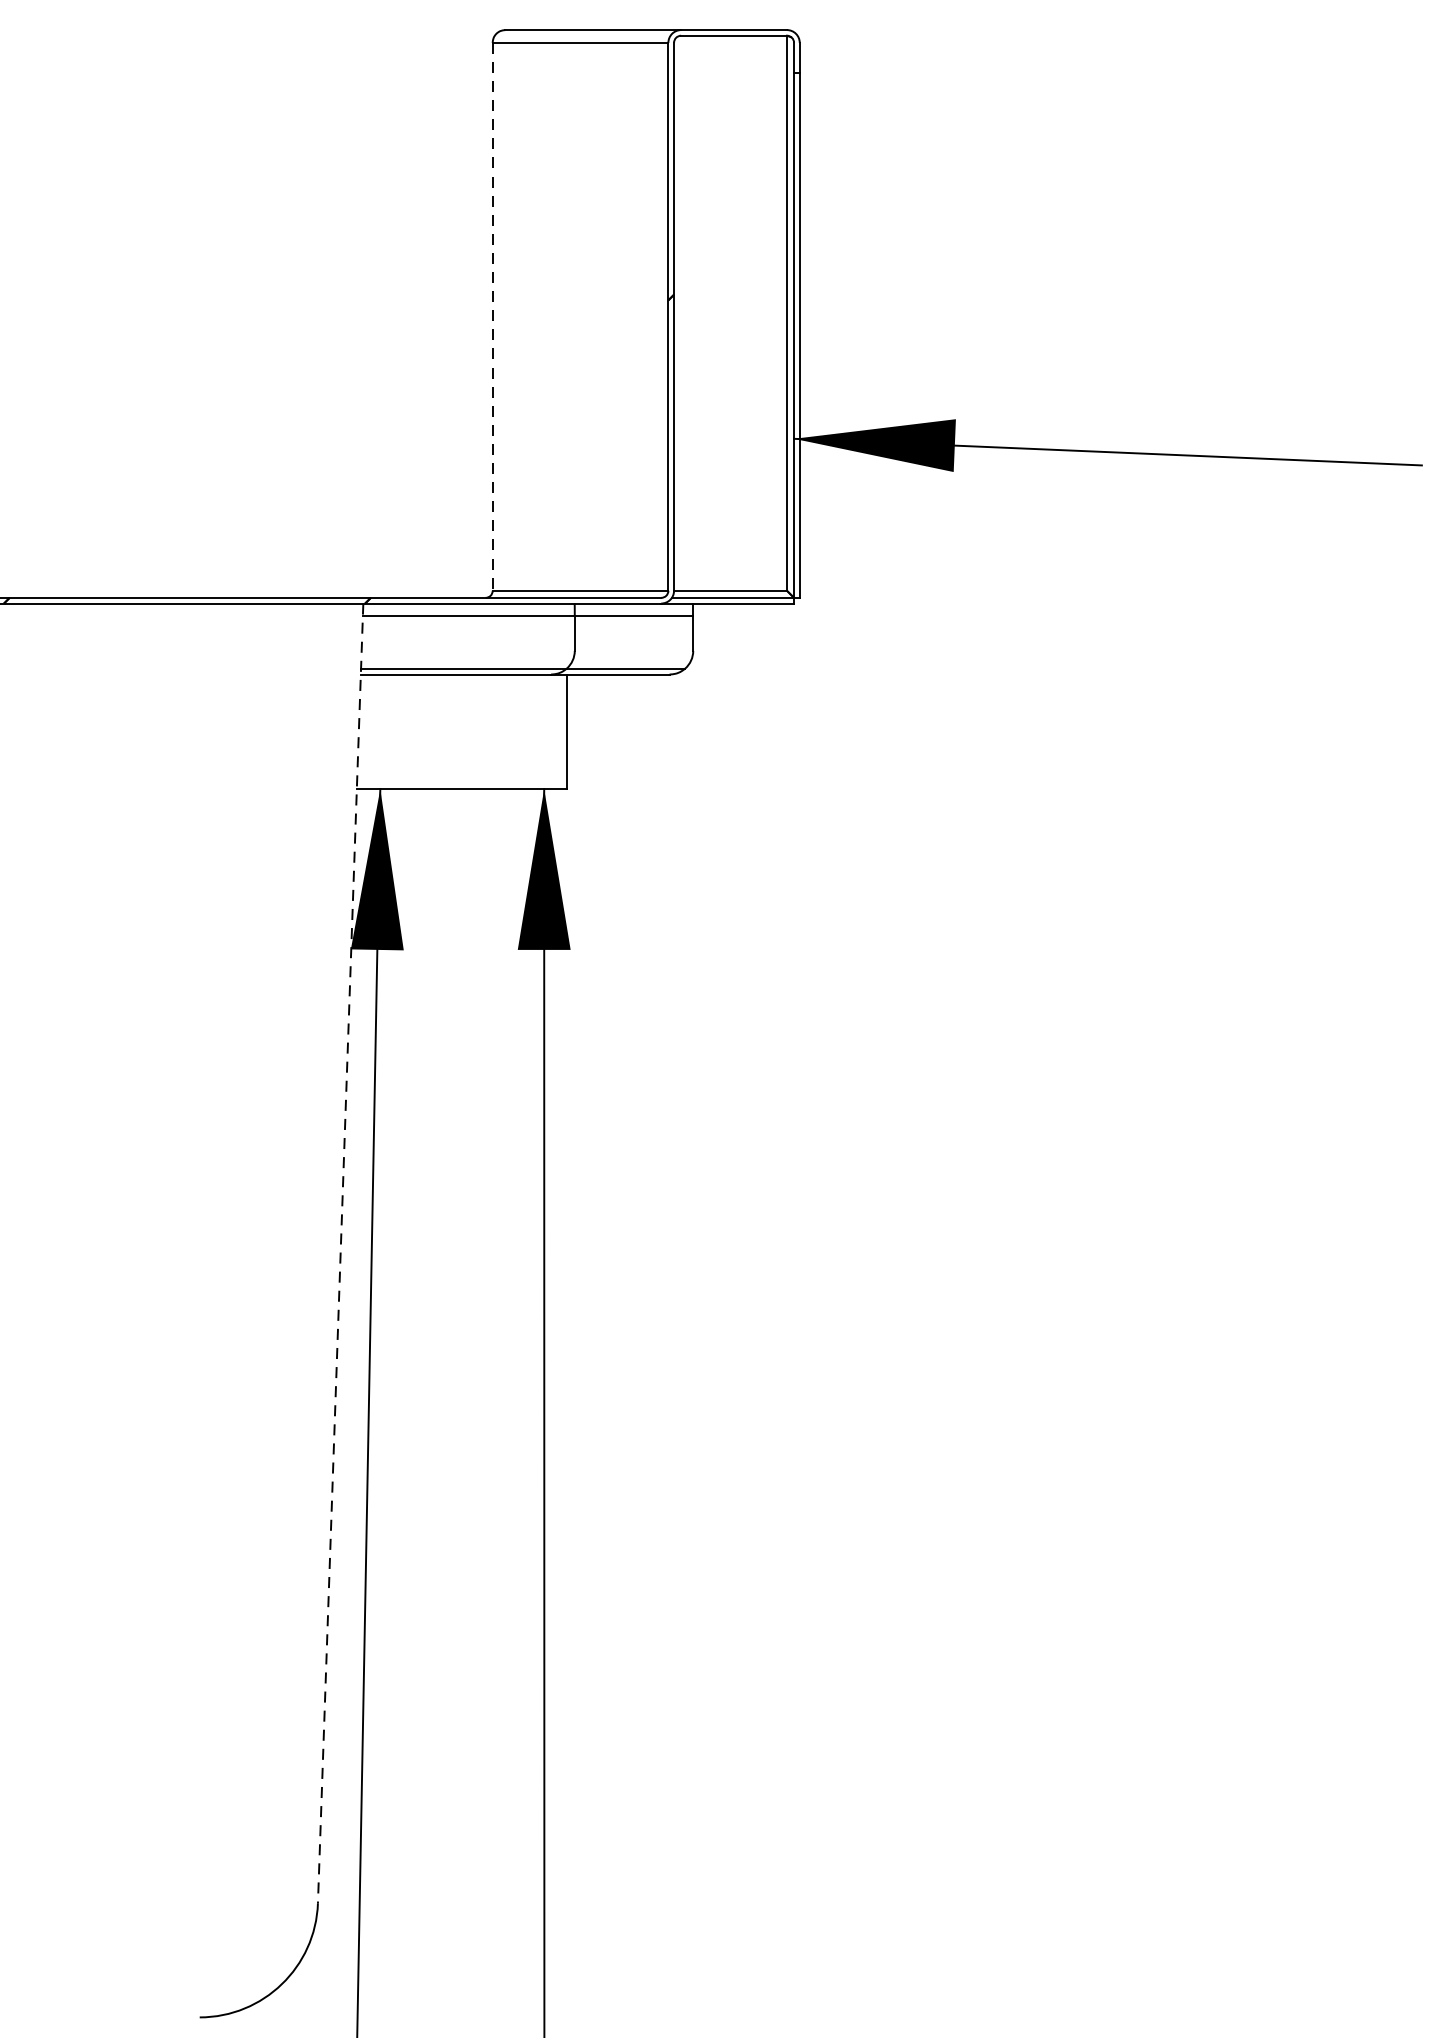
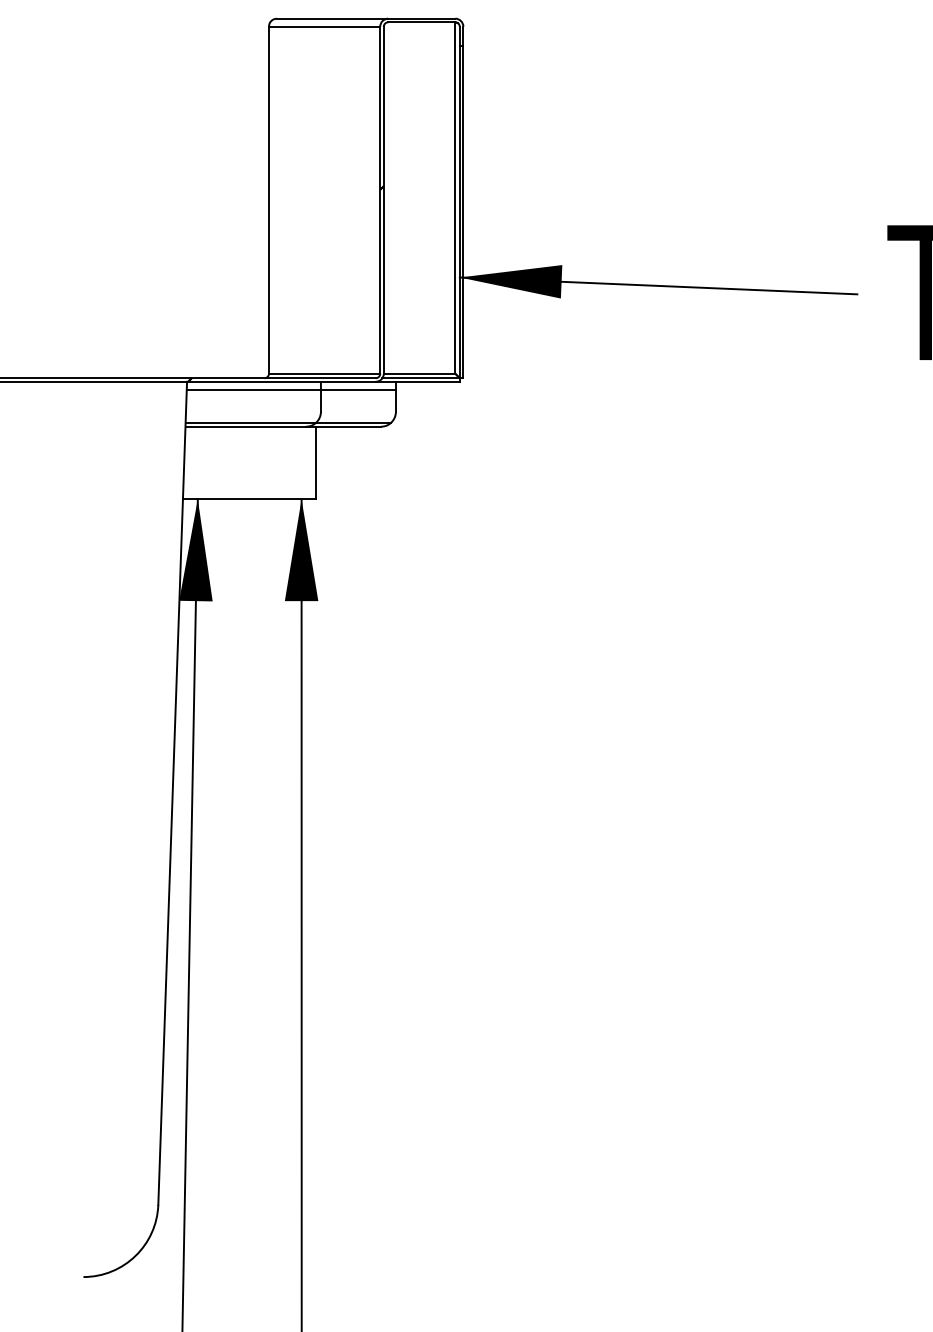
line: (491, 317) -> (268, 200), dashed -> solid
line: (340, 1253) -> (172, 793), dashed -> solid

